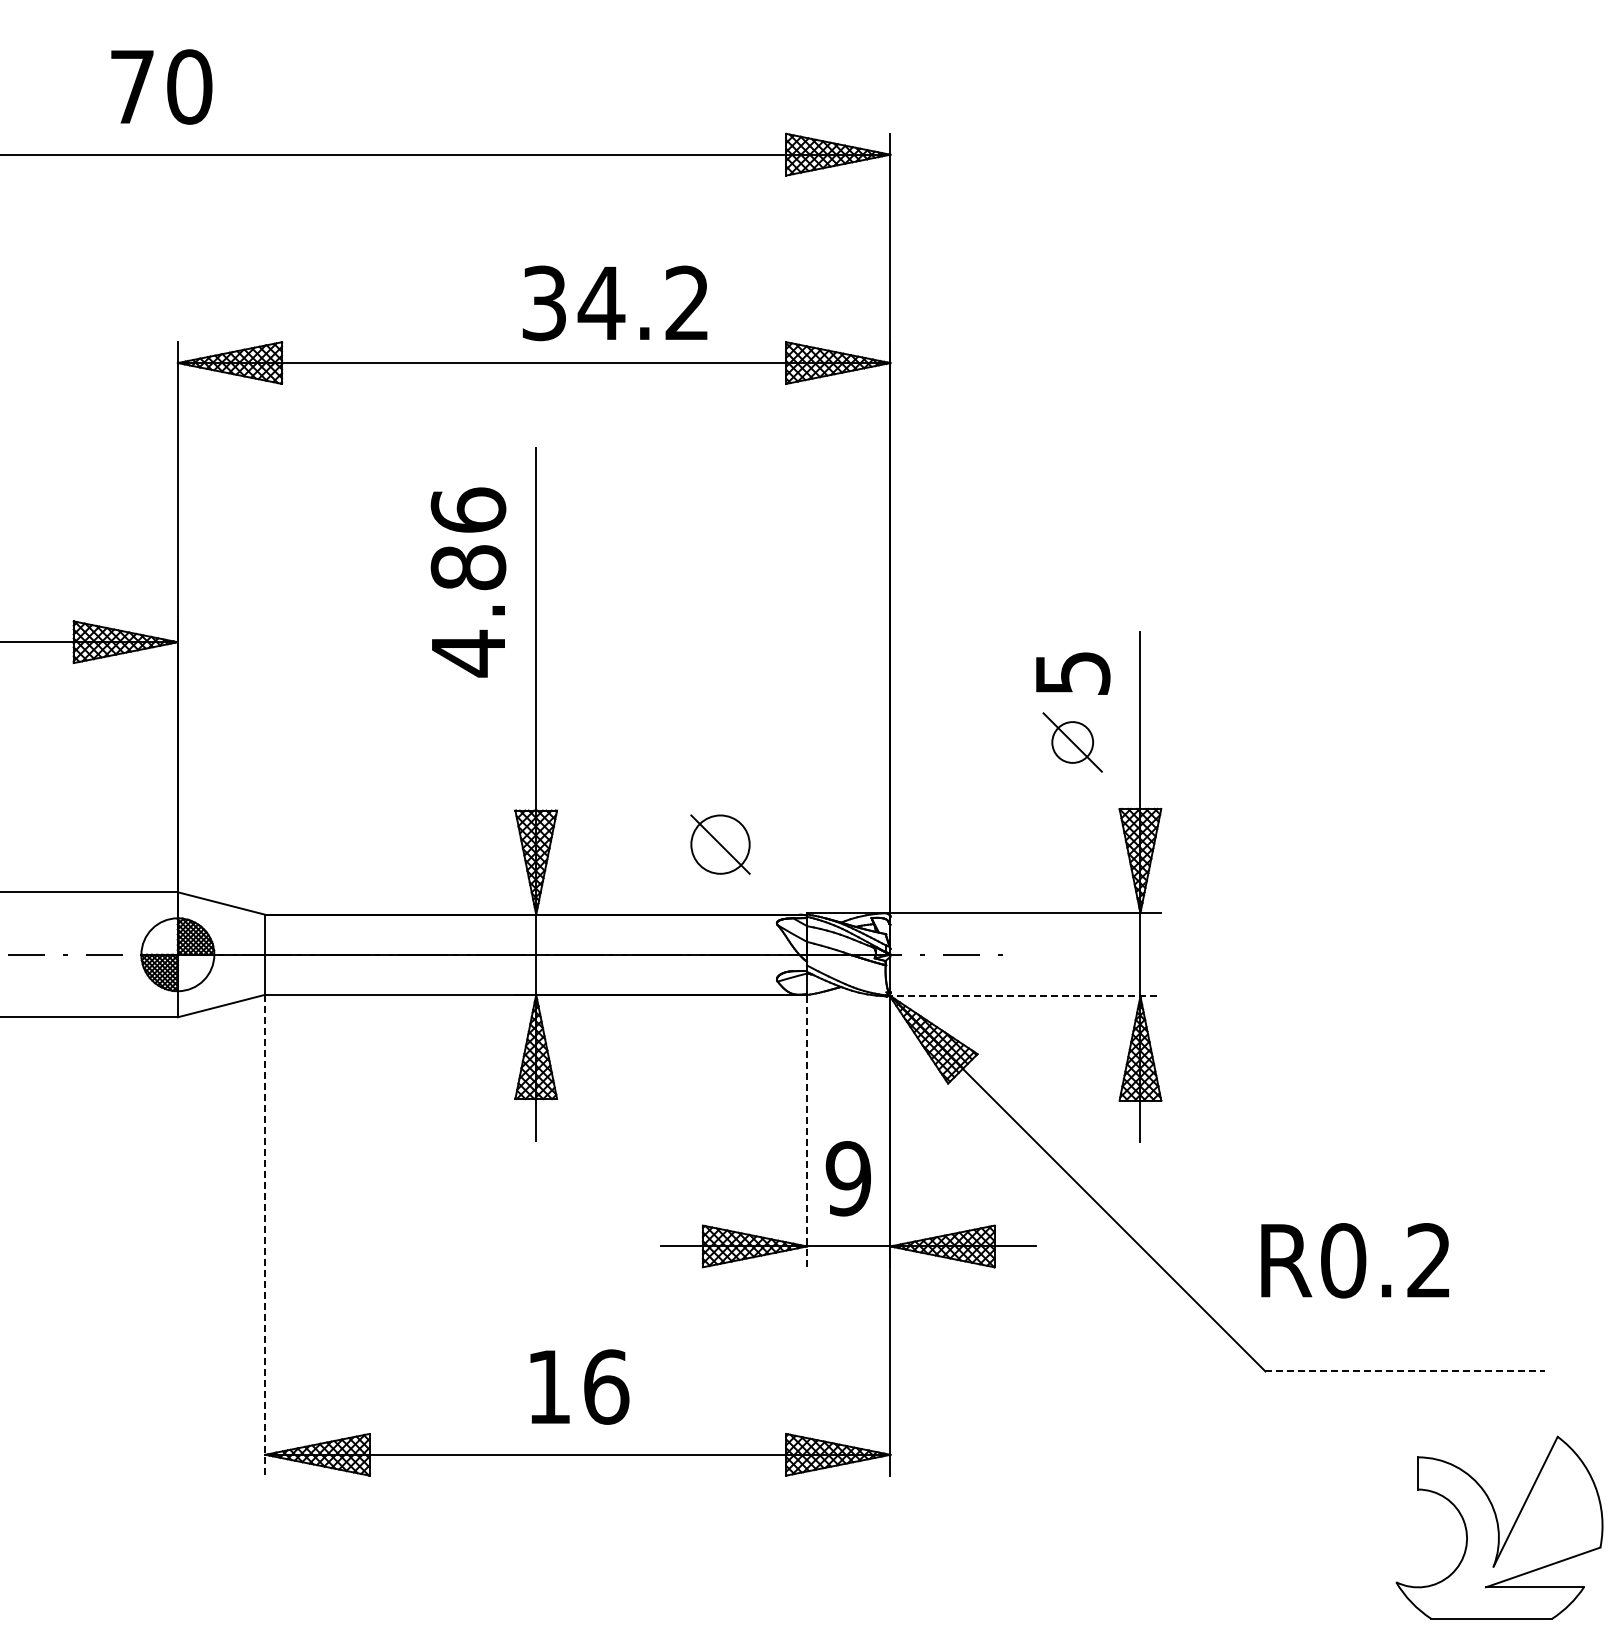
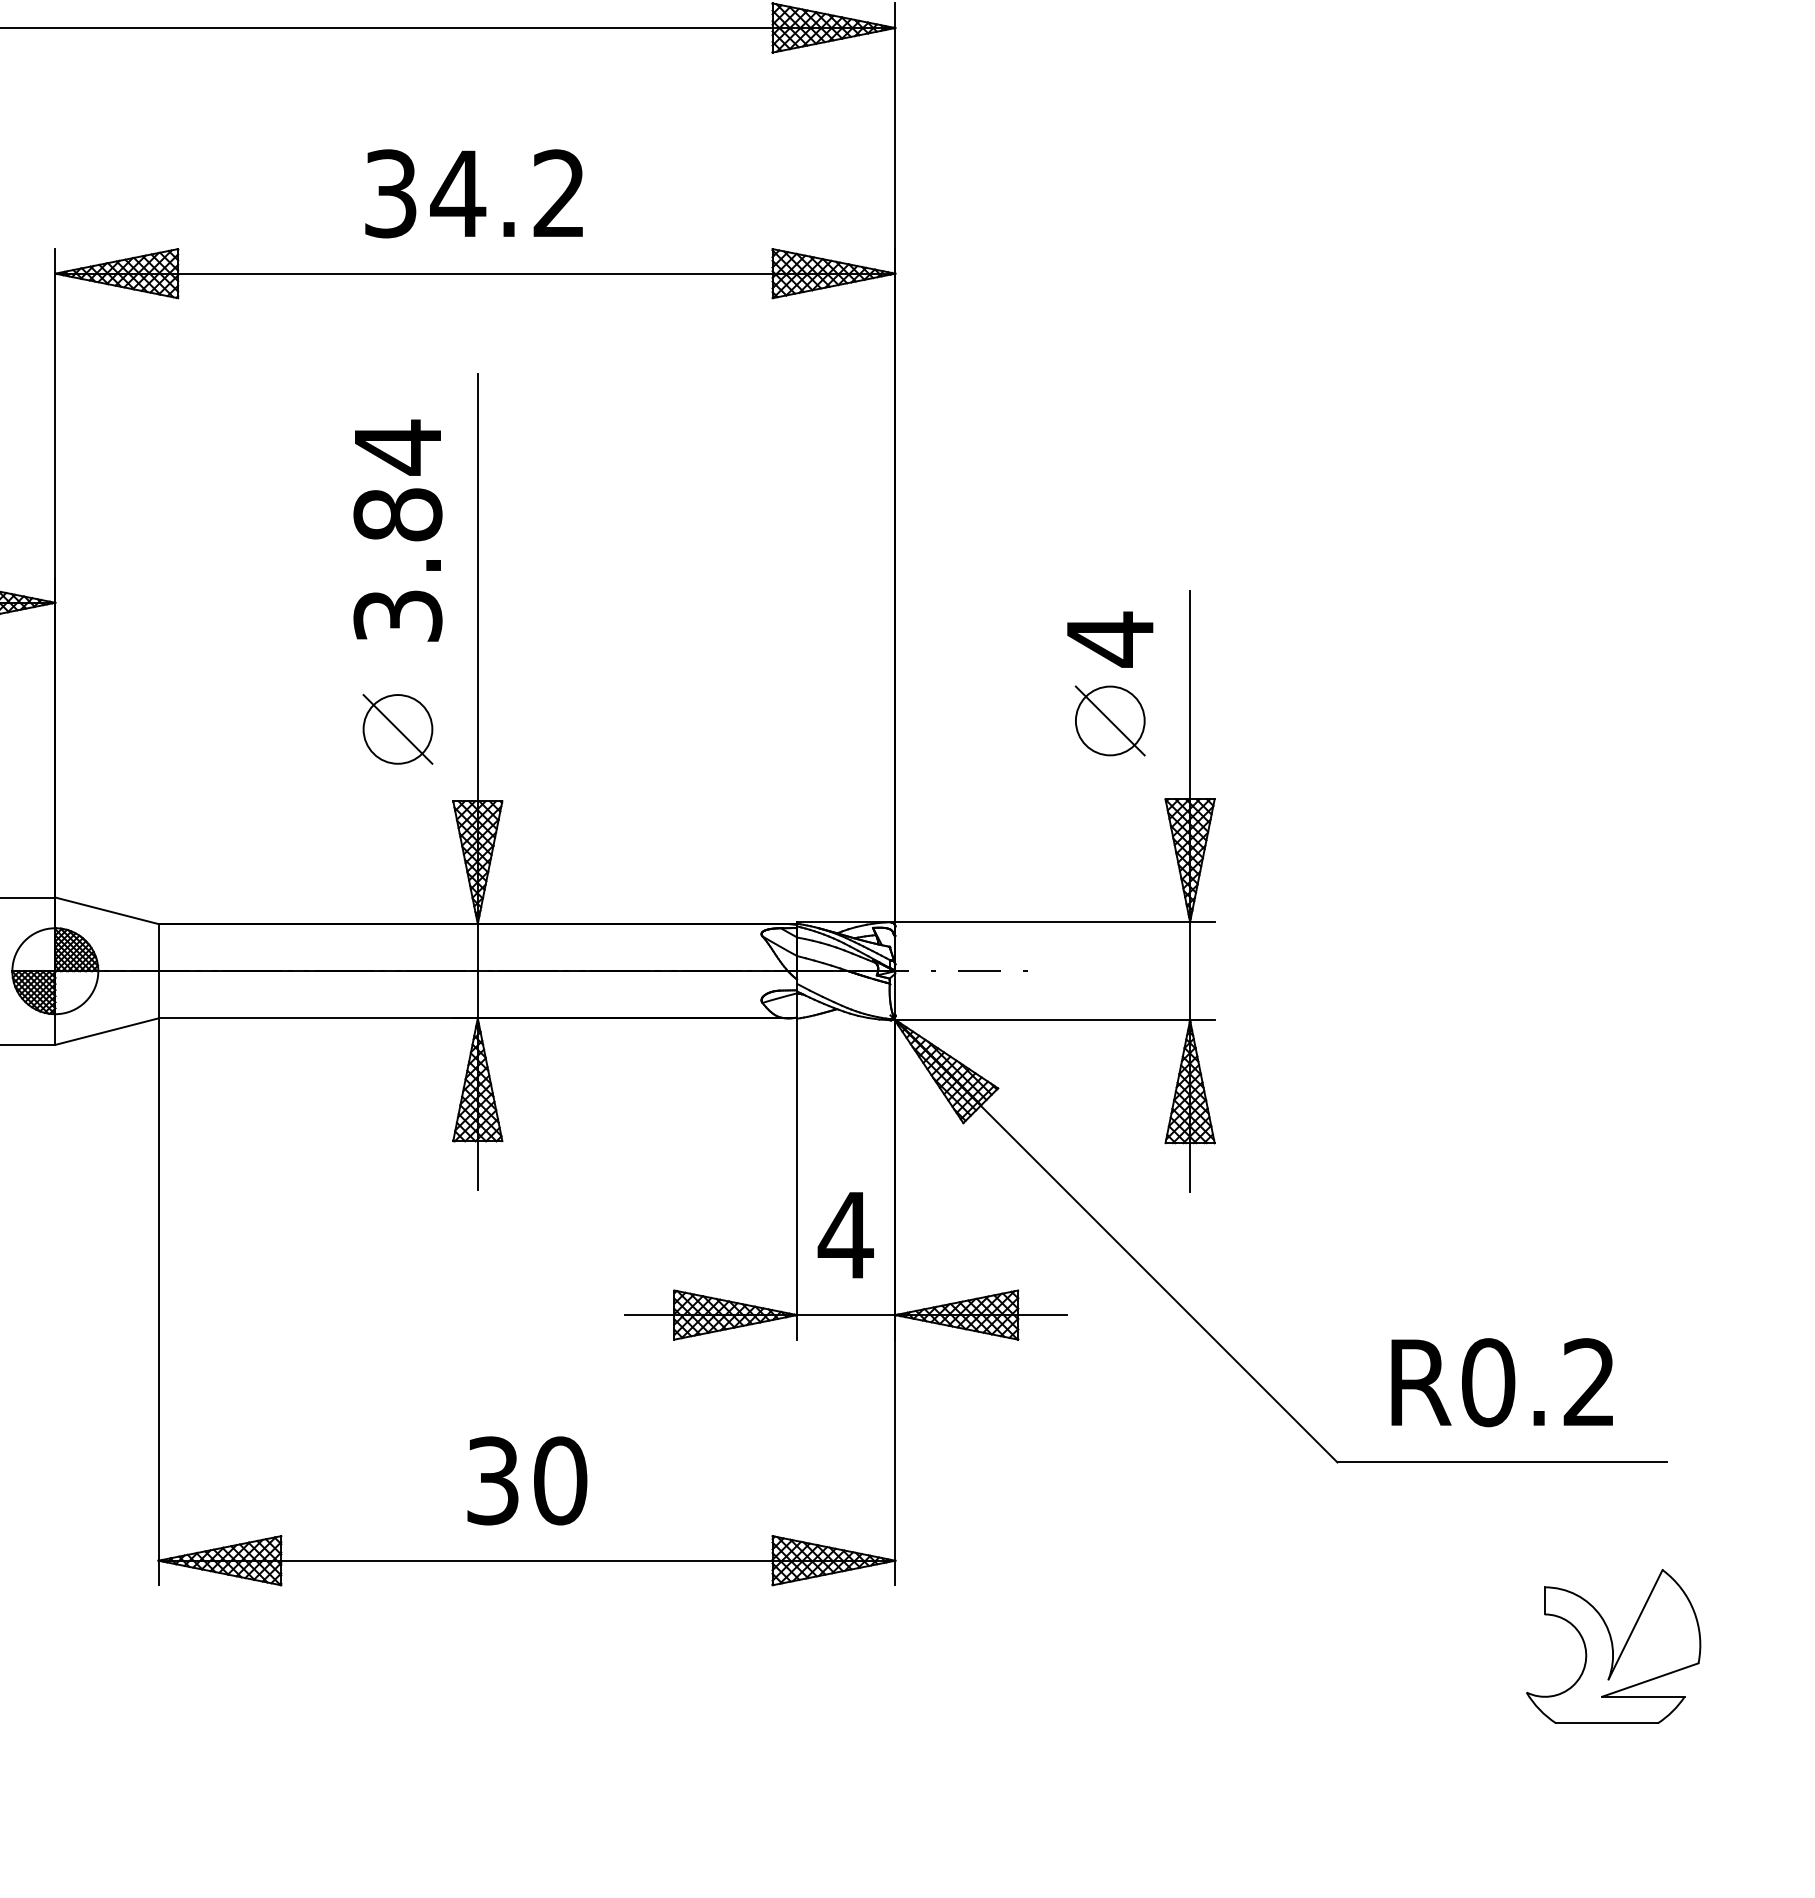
text: (614, 303) -> (473, 194), moved
text: (468, 581) -> (397, 531), 4.86 -> 3.84
text: (1073, 673) -> (1111, 639), 5 -> 4
circle: (1072, 742) -> (1110, 720), size x1.43
part: (720, 844) -> (397, 729), moved
line: (1023, 996) -> (1052, 1020), dashed -> solid
line: (807, 1132) -> (797, 1180), dashed -> solid
text: (848, 1178) -> (845, 1234), 9 -> 4
line: (265, 1235) -> (158, 1302), dashed -> solid
text: (1354, 1260) -> (1501, 1382), moved
line: (1405, 1371) -> (1502, 1462), dashed -> solid
text: (578, 1386) -> (527, 1480), 16 -> 30
part: (1499, 1527) -> (1613, 1646), size x0.71

